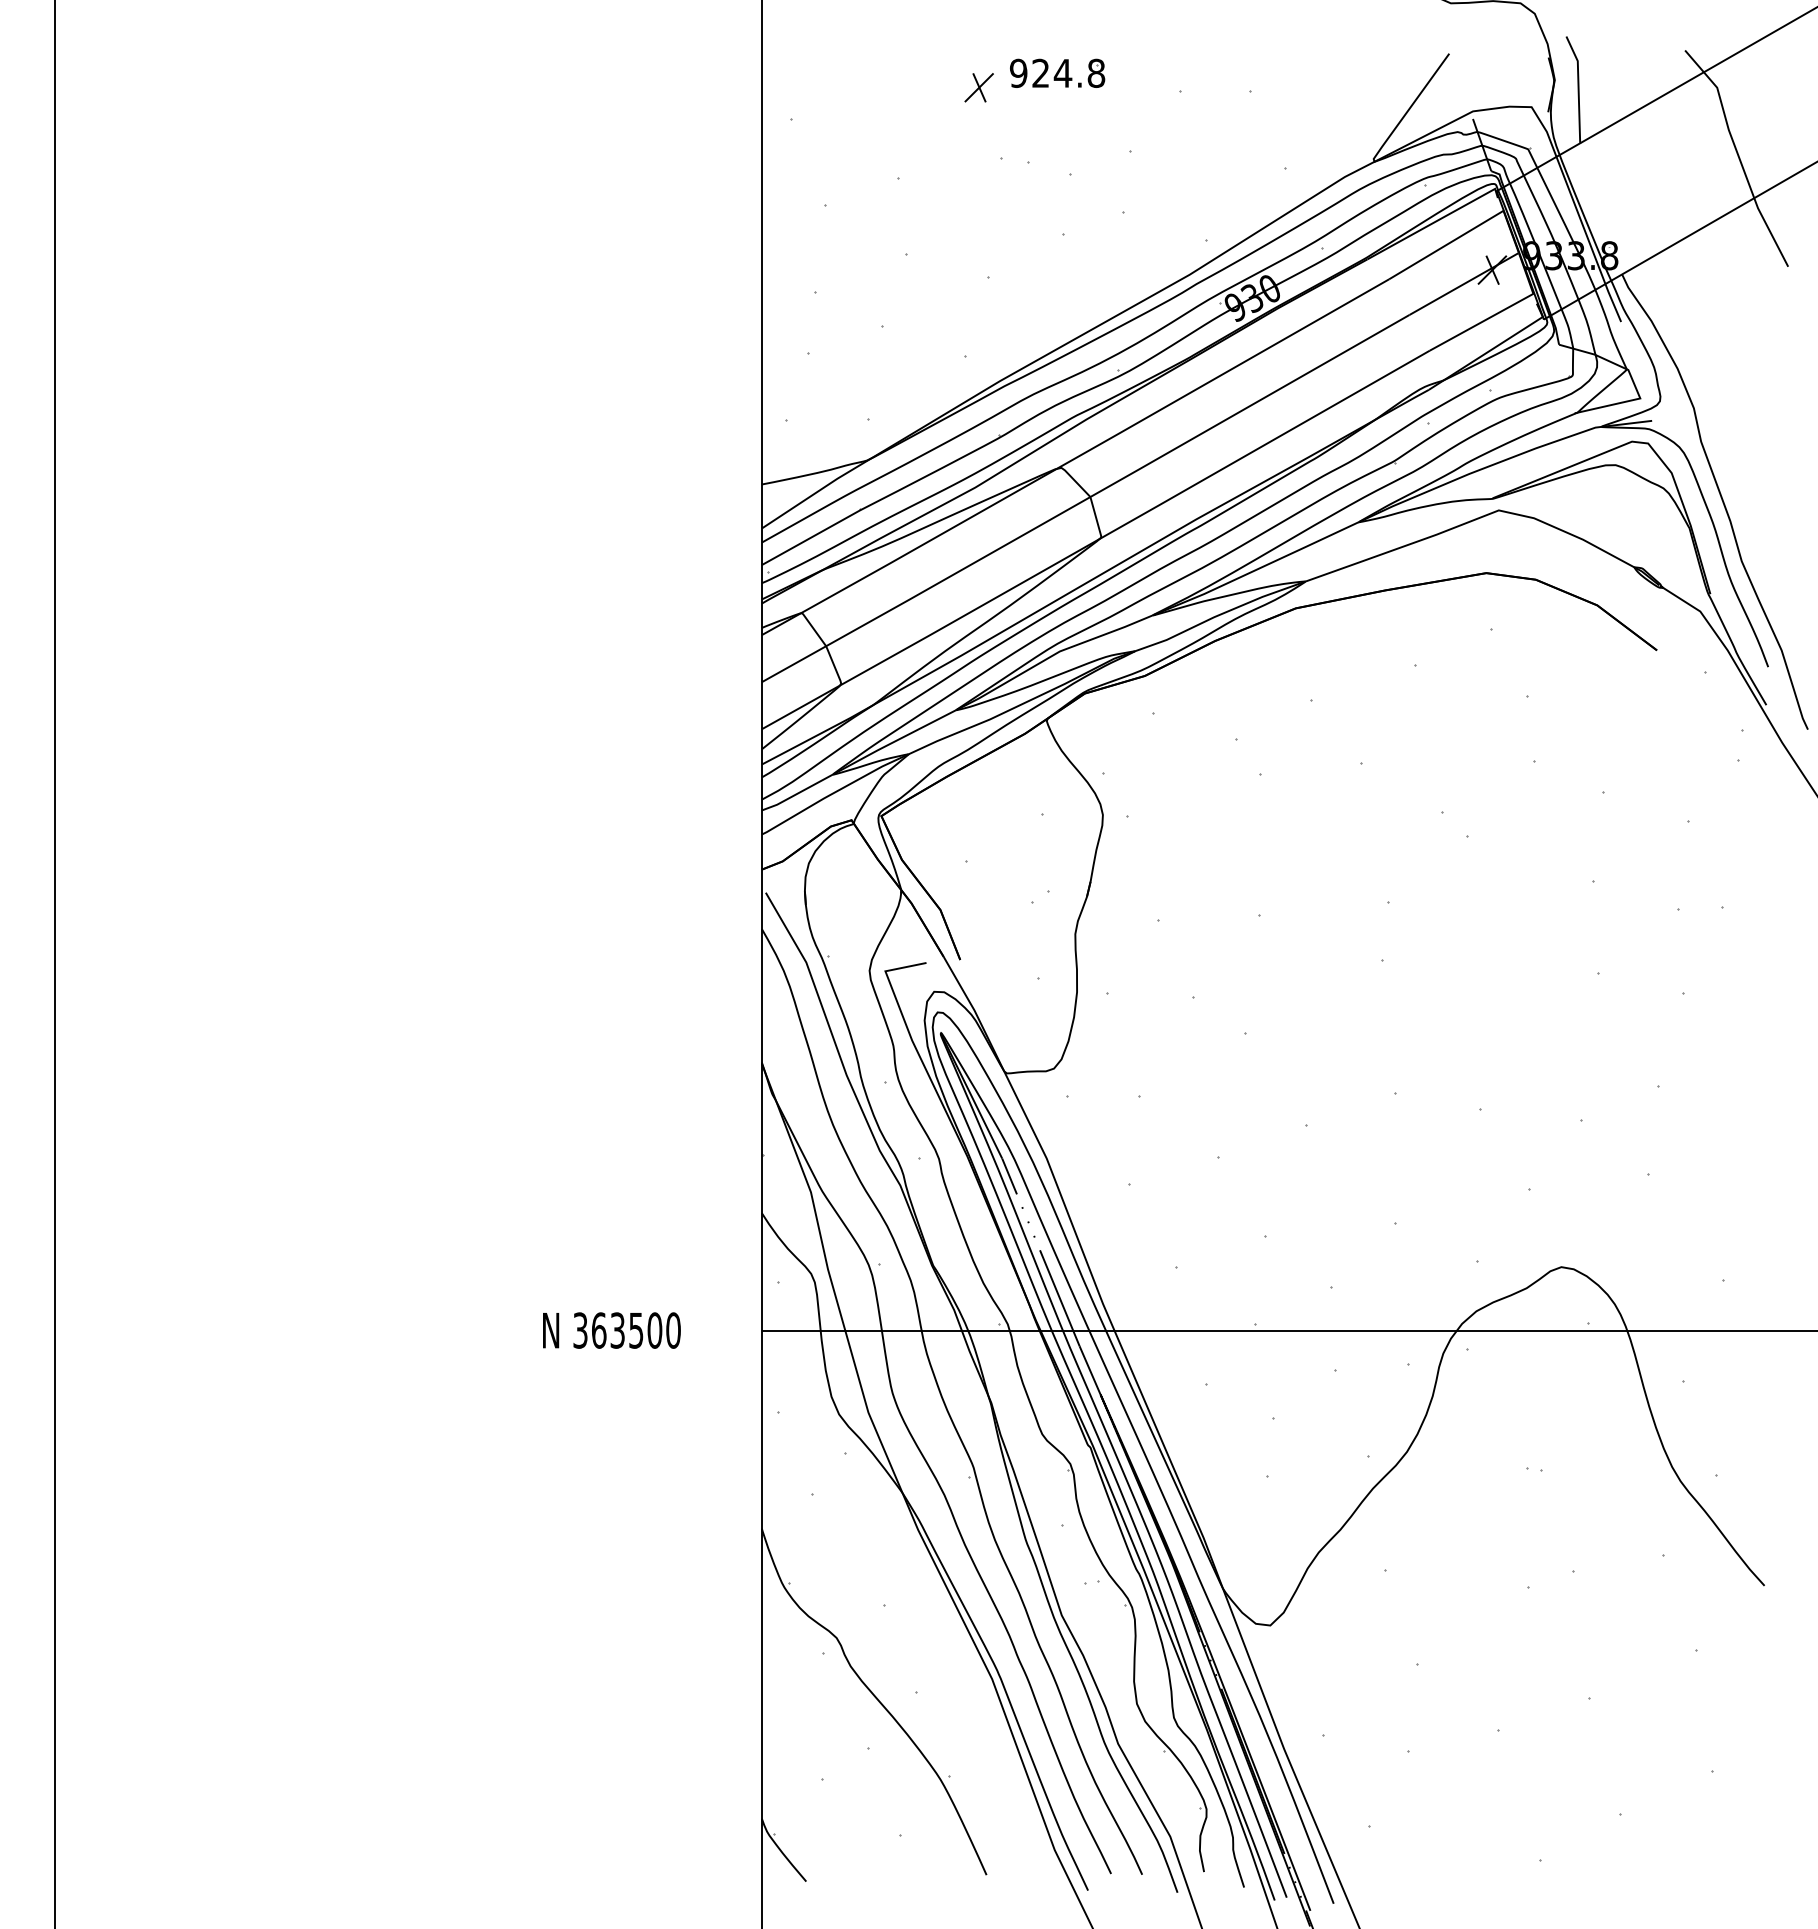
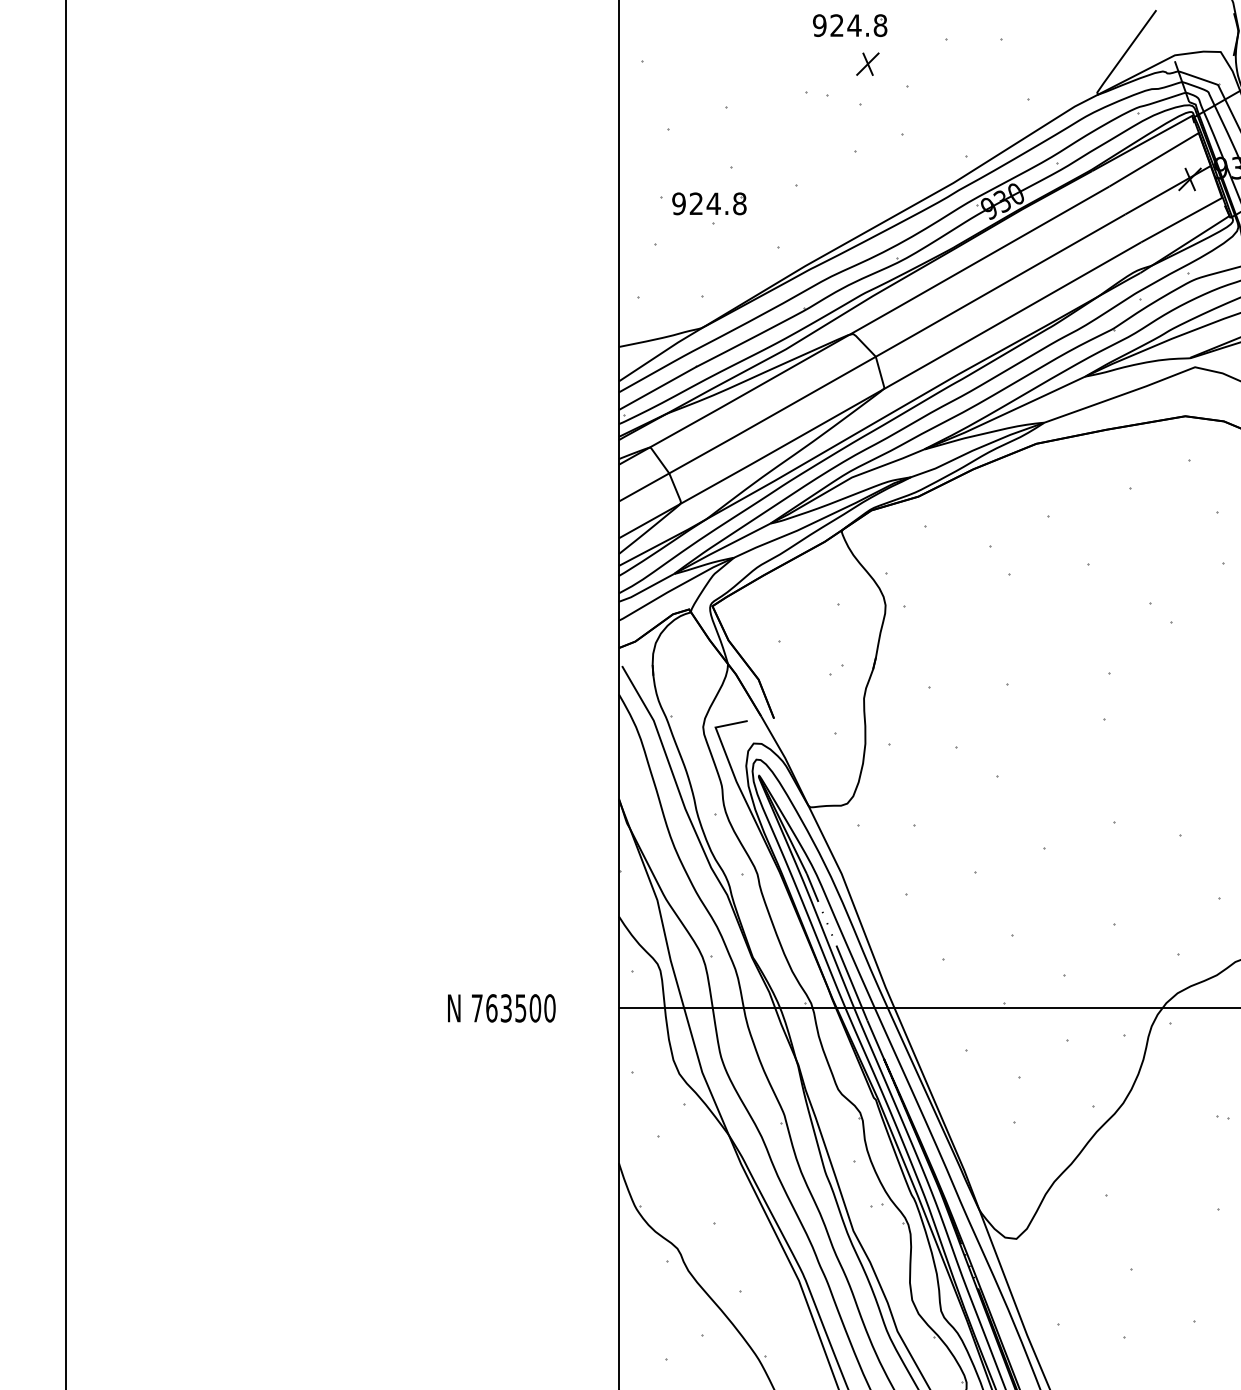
part: (978, 87) -> (867, 64), moved
part: (877, 300) -> (709, 203), added
text: (580, 1330) -> (477, 1008), 363500 -> 763500

